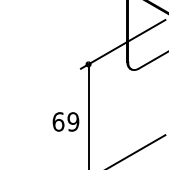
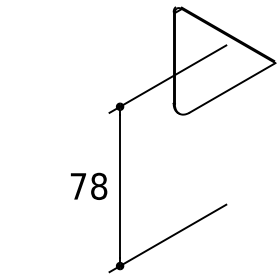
text: (65, 121) -> (88, 185), 69 -> 78

